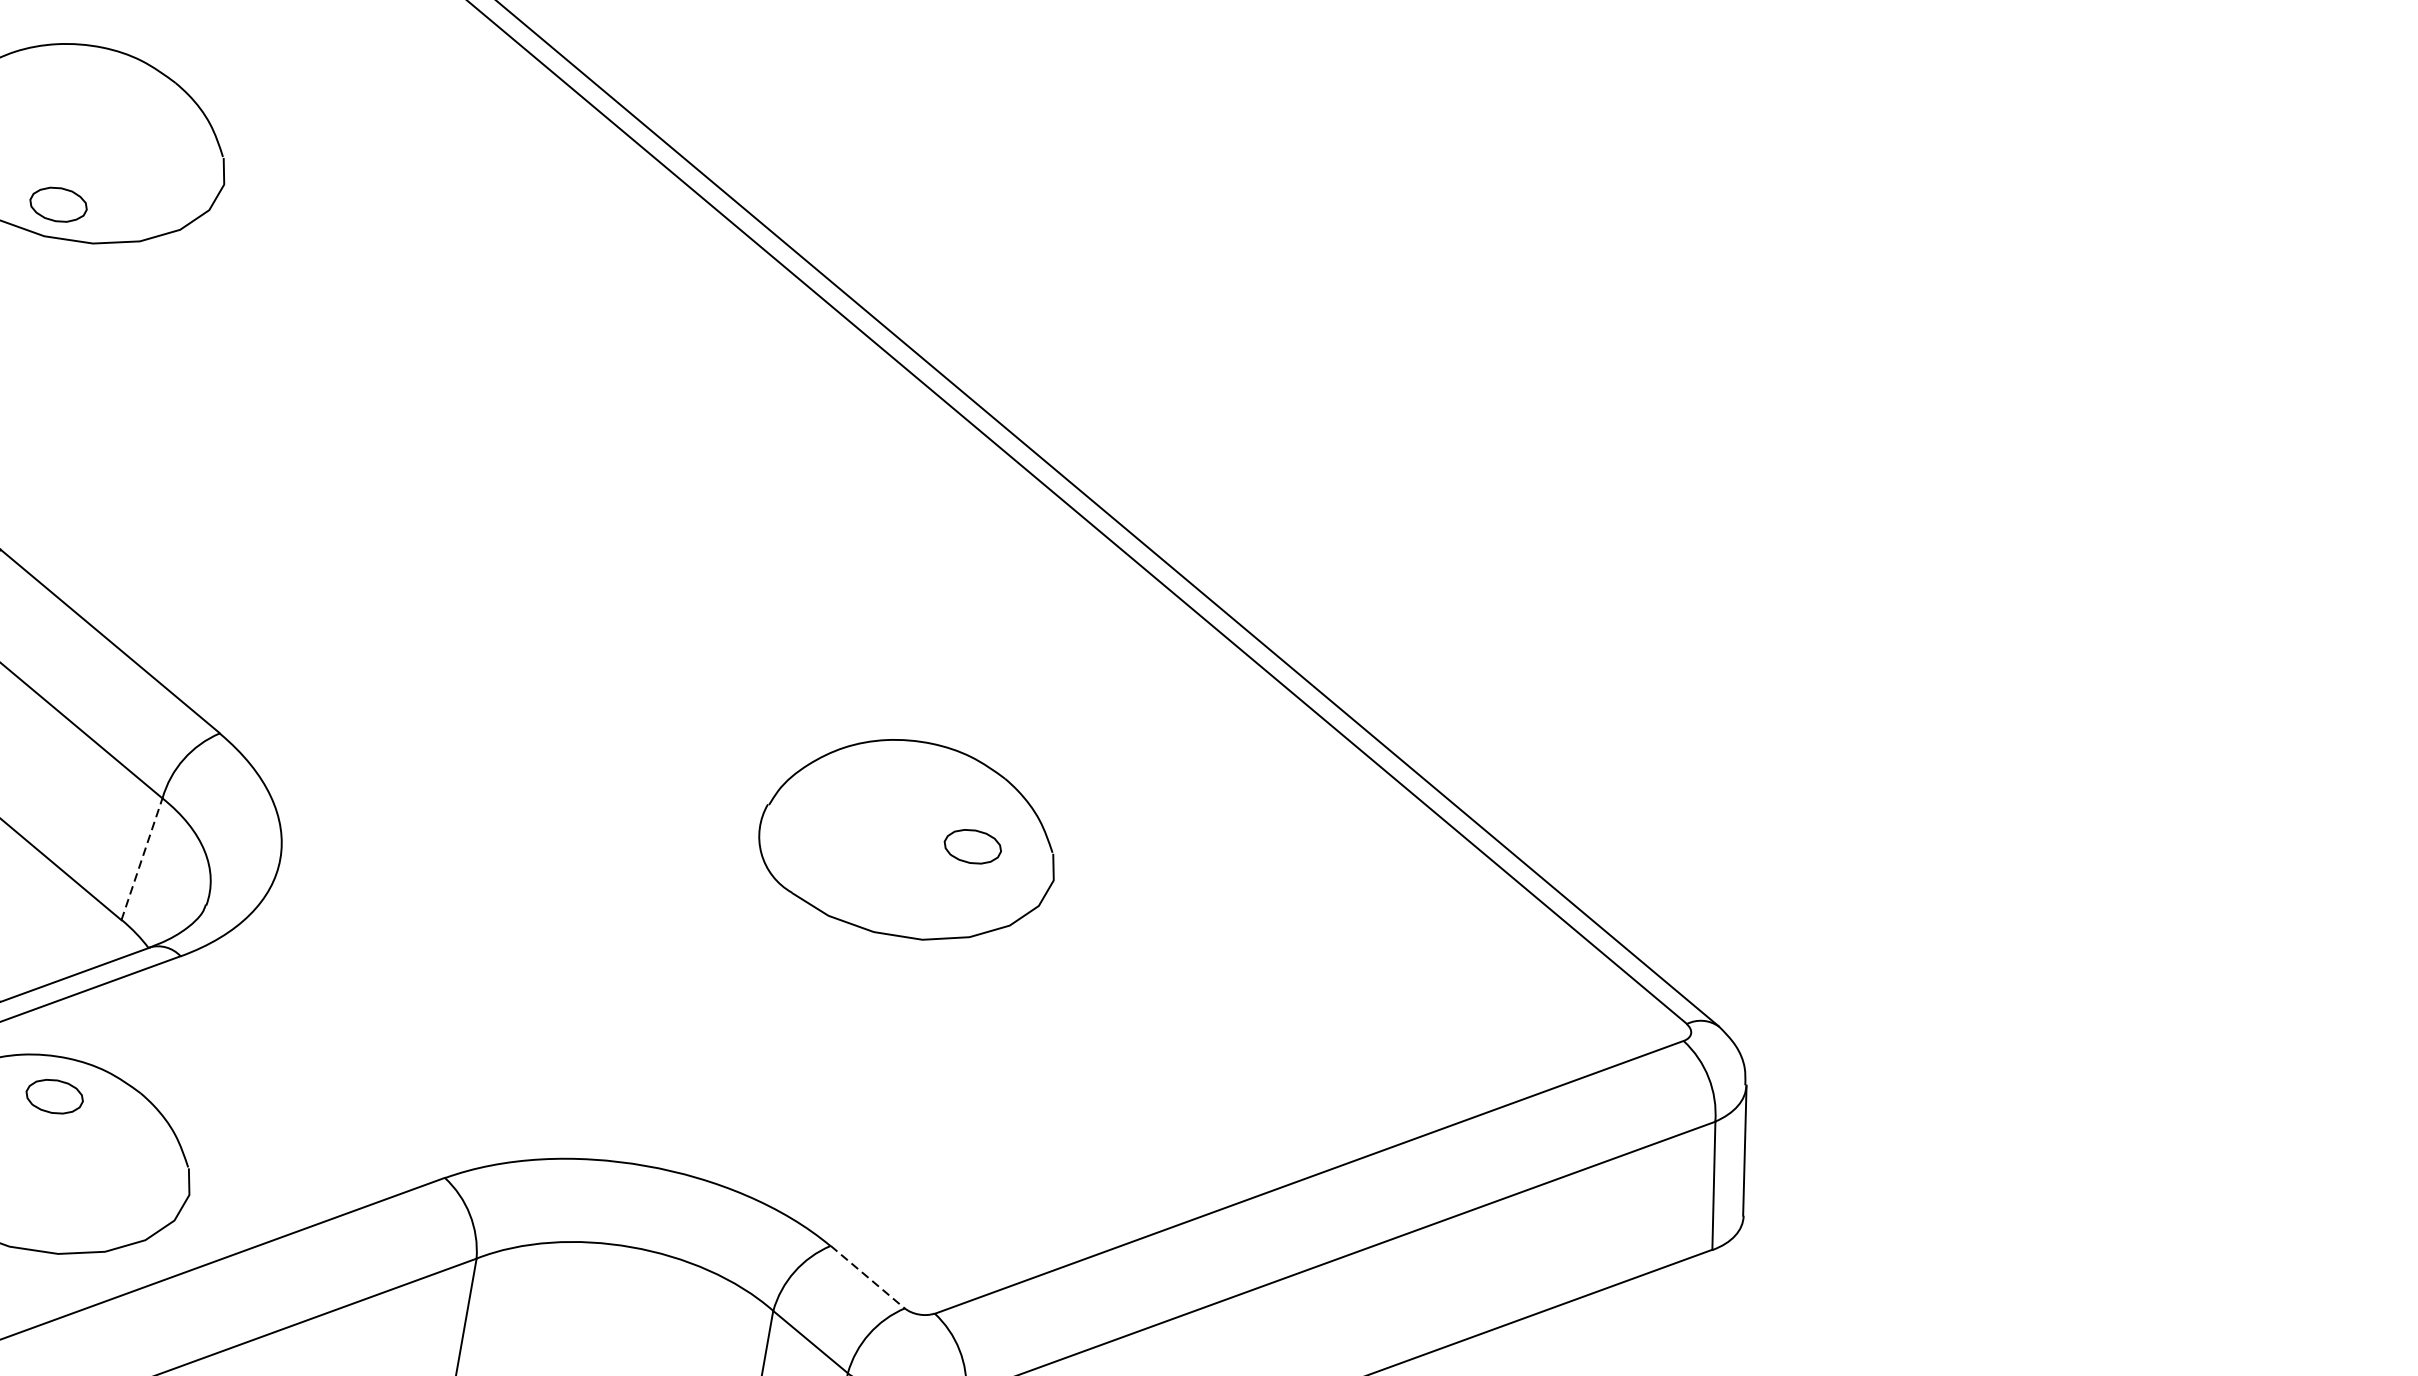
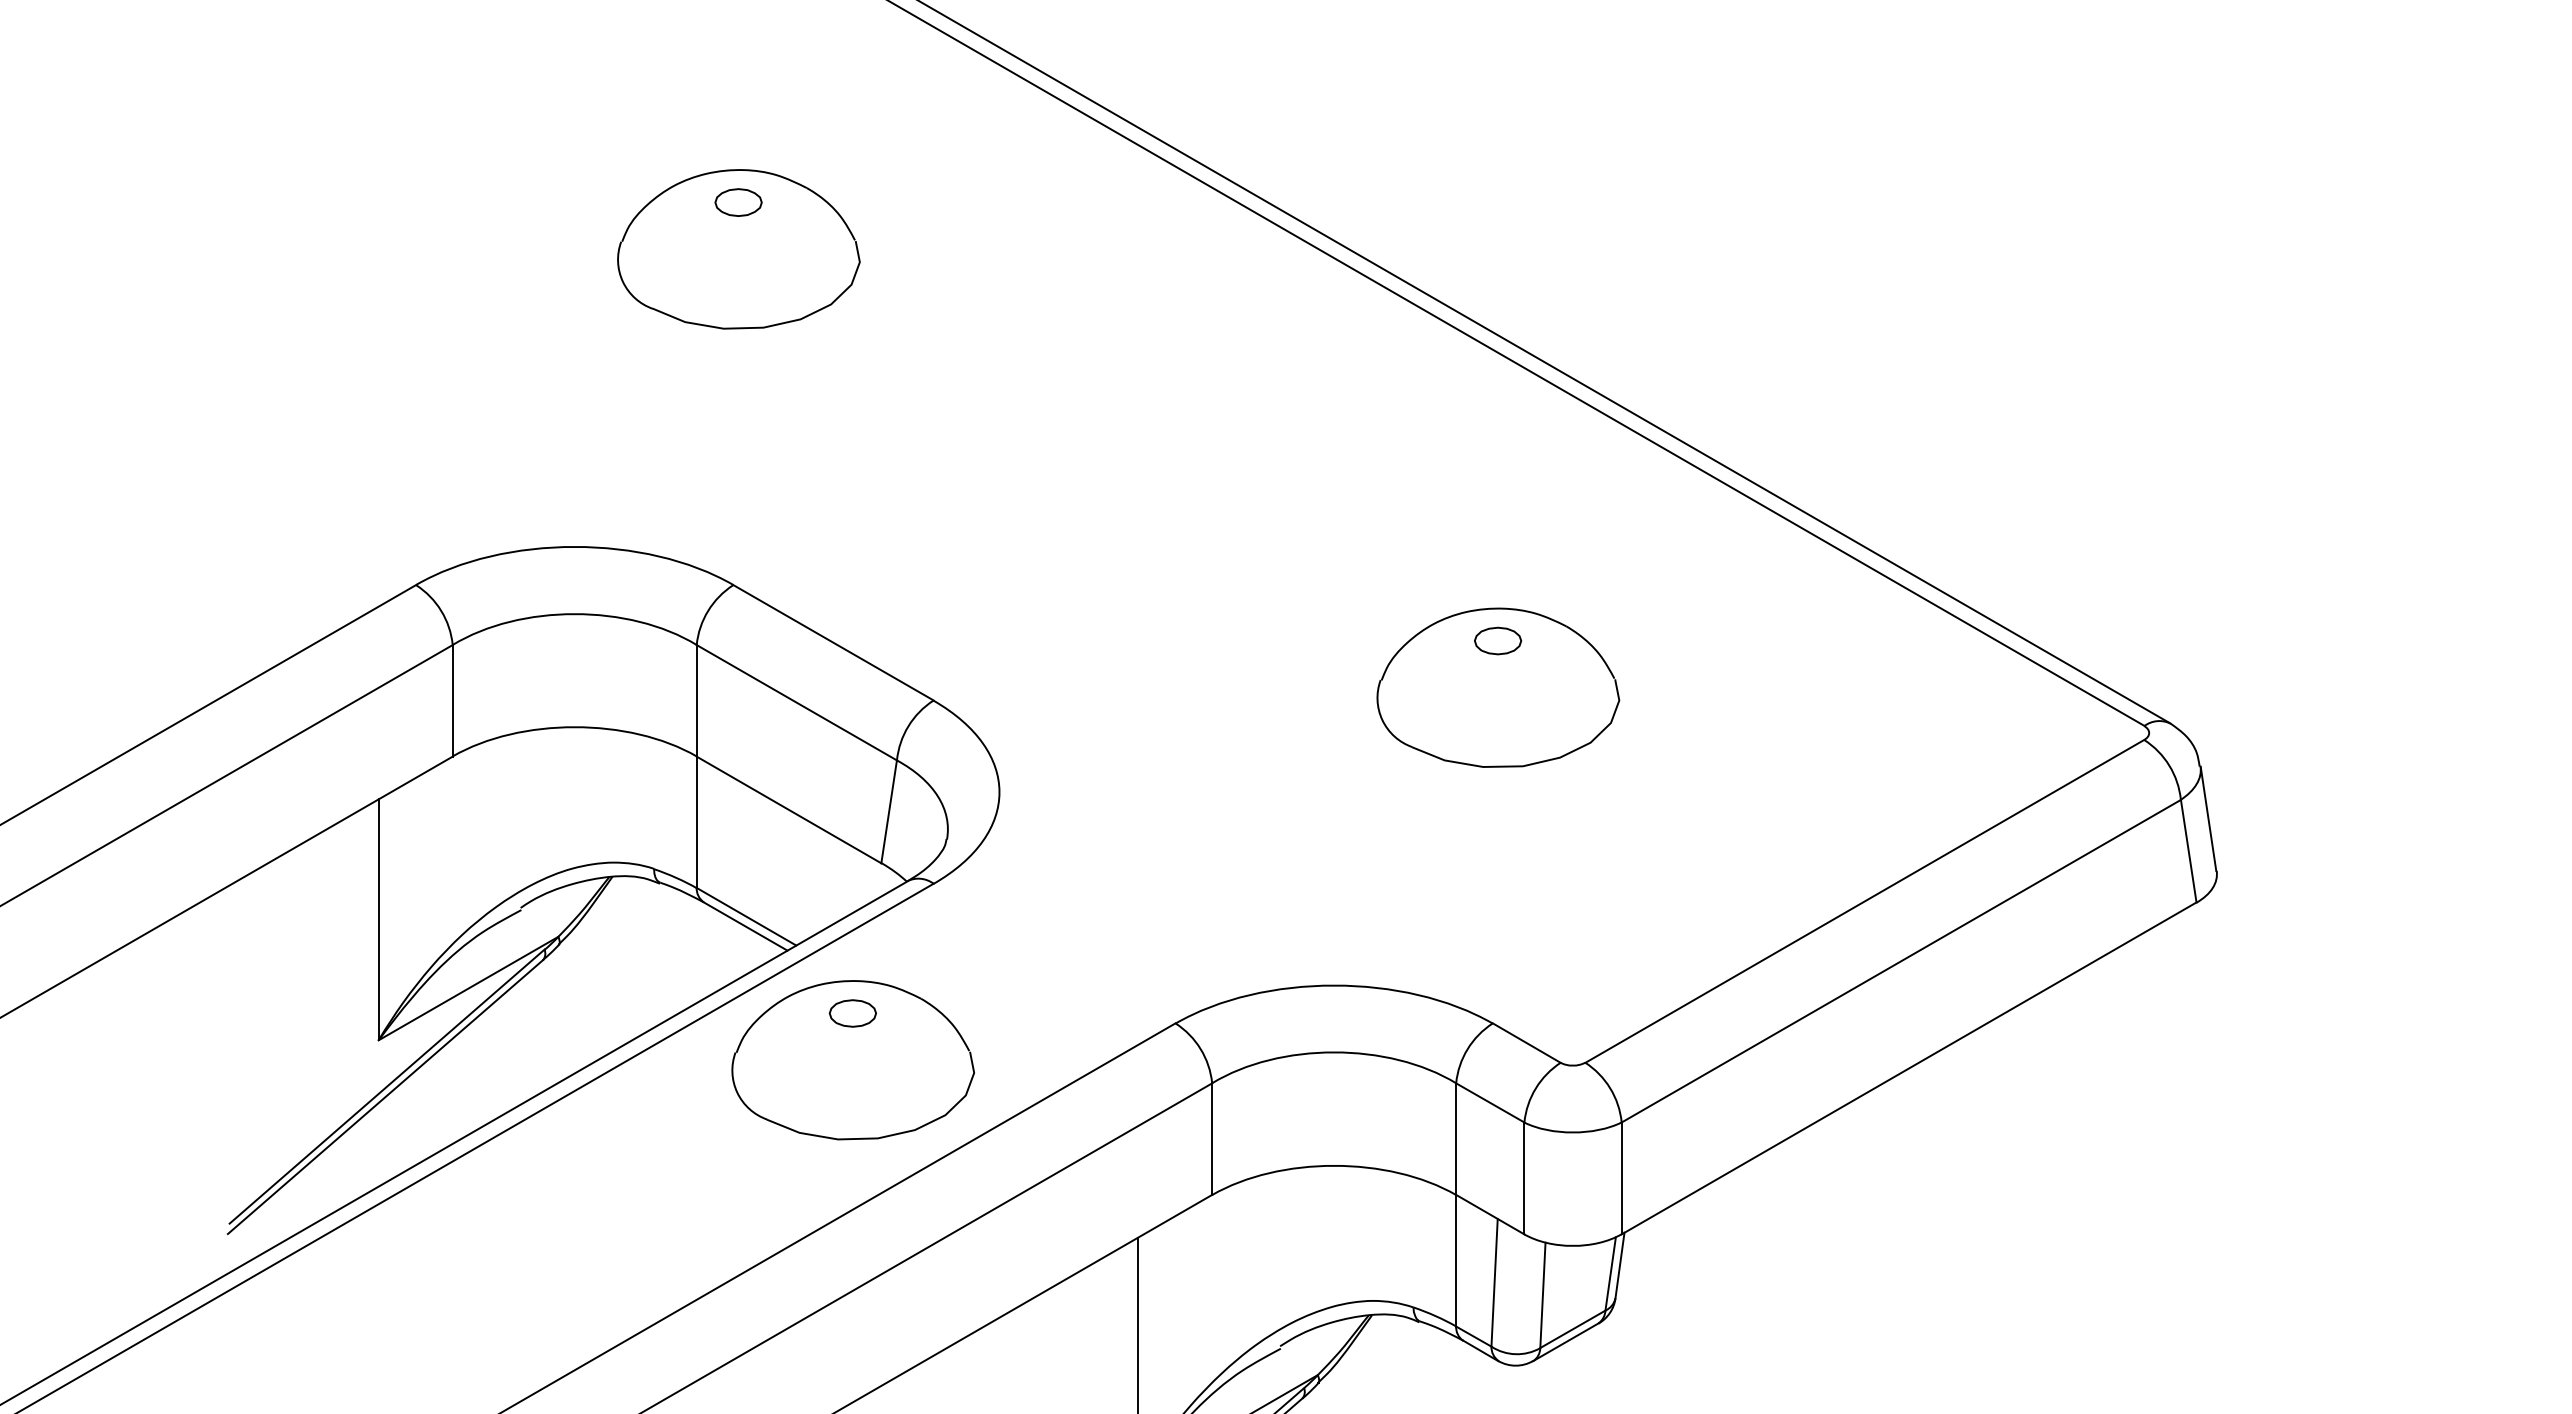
part: (58, 204) -> (738, 202), moved
part: (973, 846) -> (1498, 640), moved
line: (142, 858) -> (889, 811), dashed -> solid
line: (868, 1277) -> (1527, 1043), dashed -> solid

